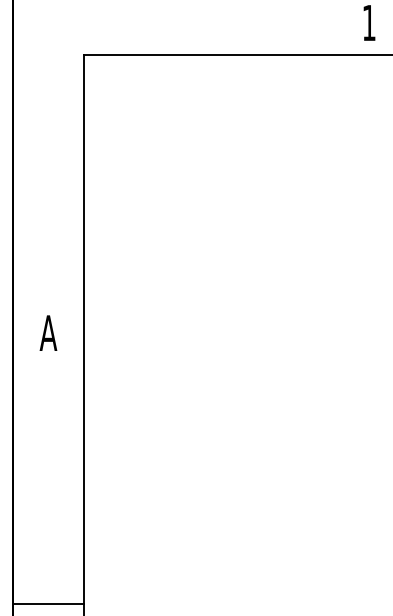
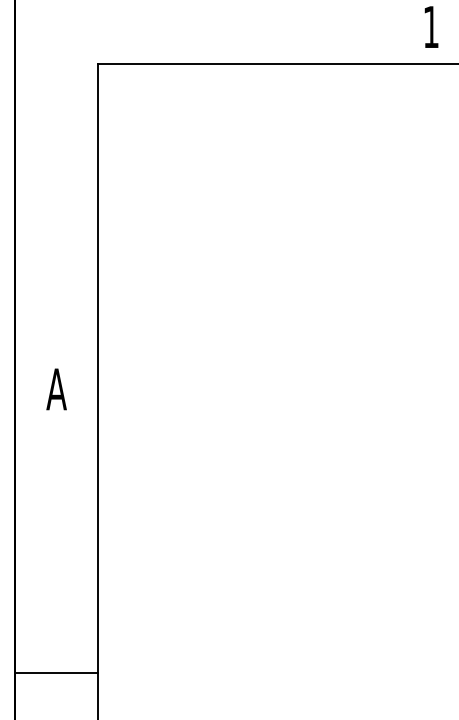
line: (48, 603) -> (56, 673), moved

